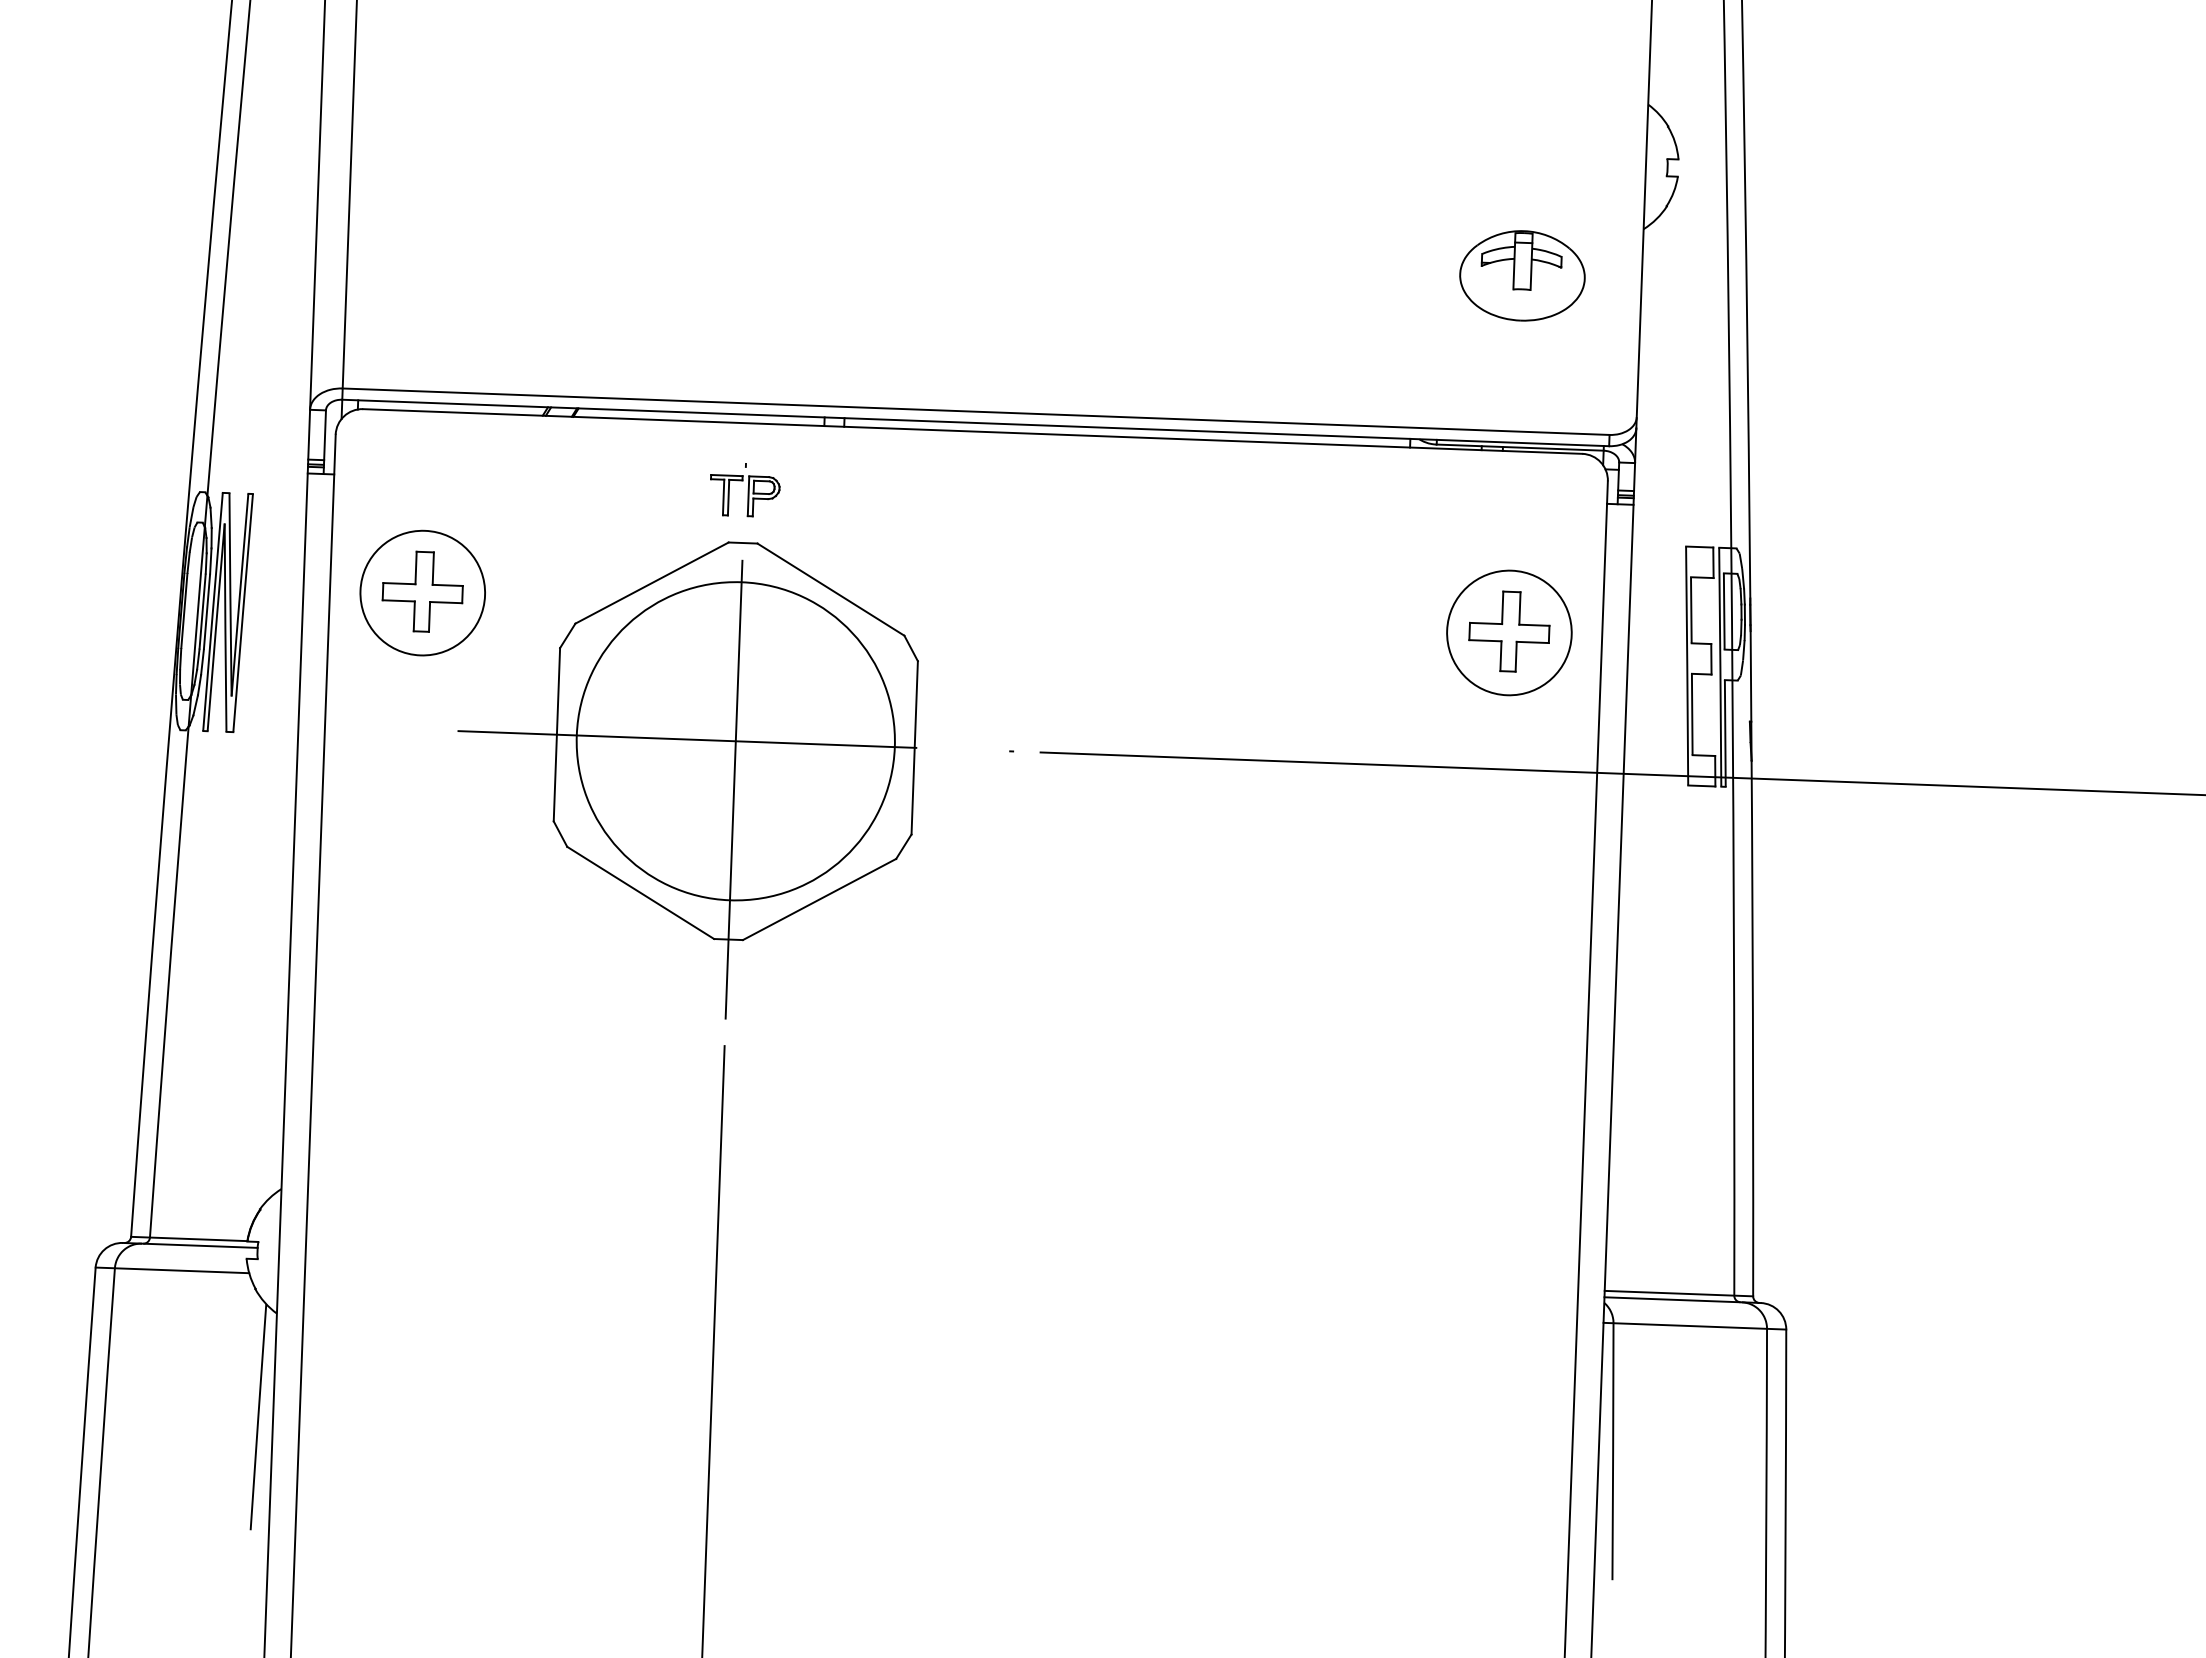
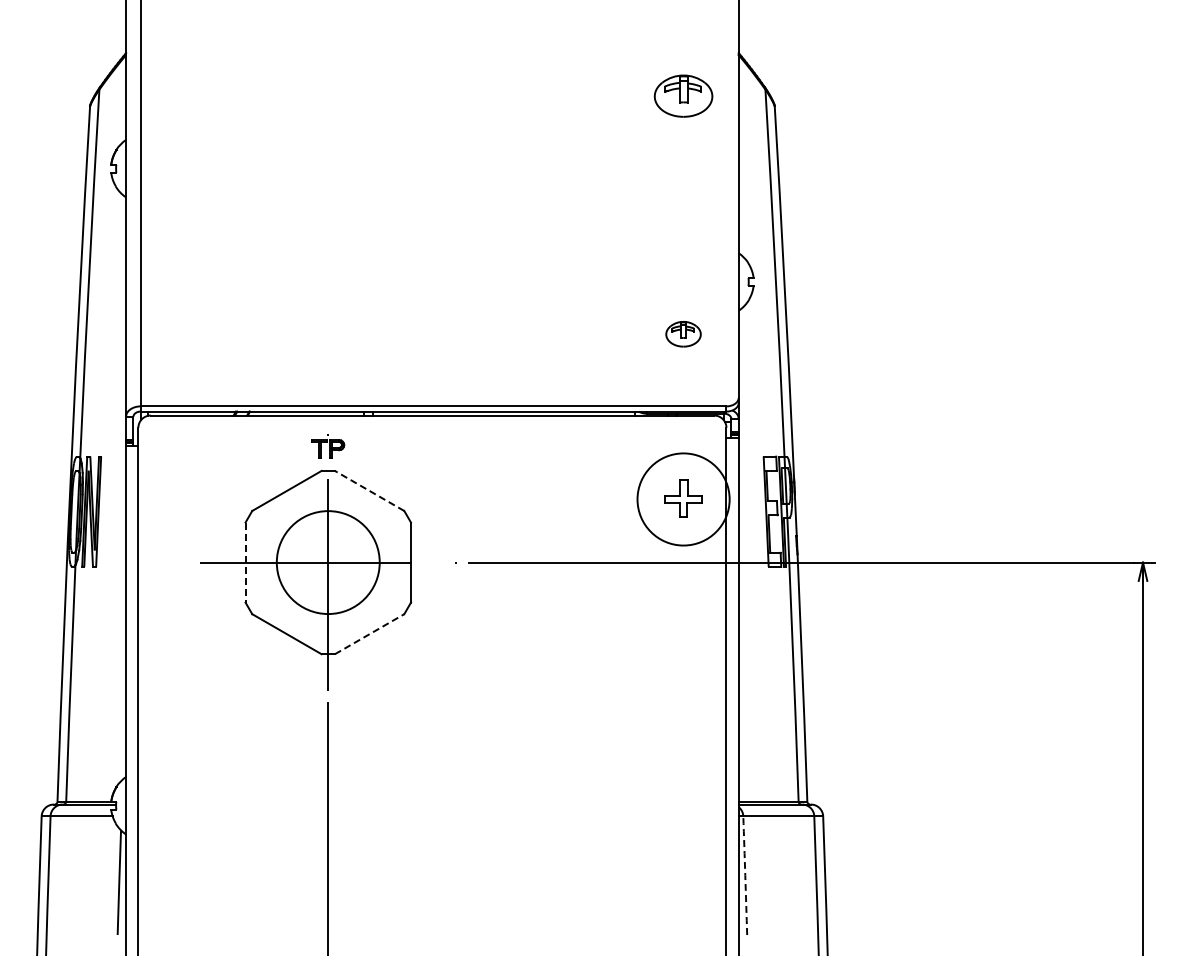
part: (1522, 273) -> (683, 333), size x0.6
line: (830, 588) -> (369, 490), solid -> dashed
part: (421, 593) -> (180, 499), removed
circle: (1509, 632) -> (683, 499), size x1.6
line: (556, 736) -> (245, 563), solid -> dashed
circle: (734, 741) -> (327, 562), size x0.7
line: (821, 898) -> (370, 633), solid -> dashed
arc: (1613, 1451) -> (745, 875), solid -> dashed

